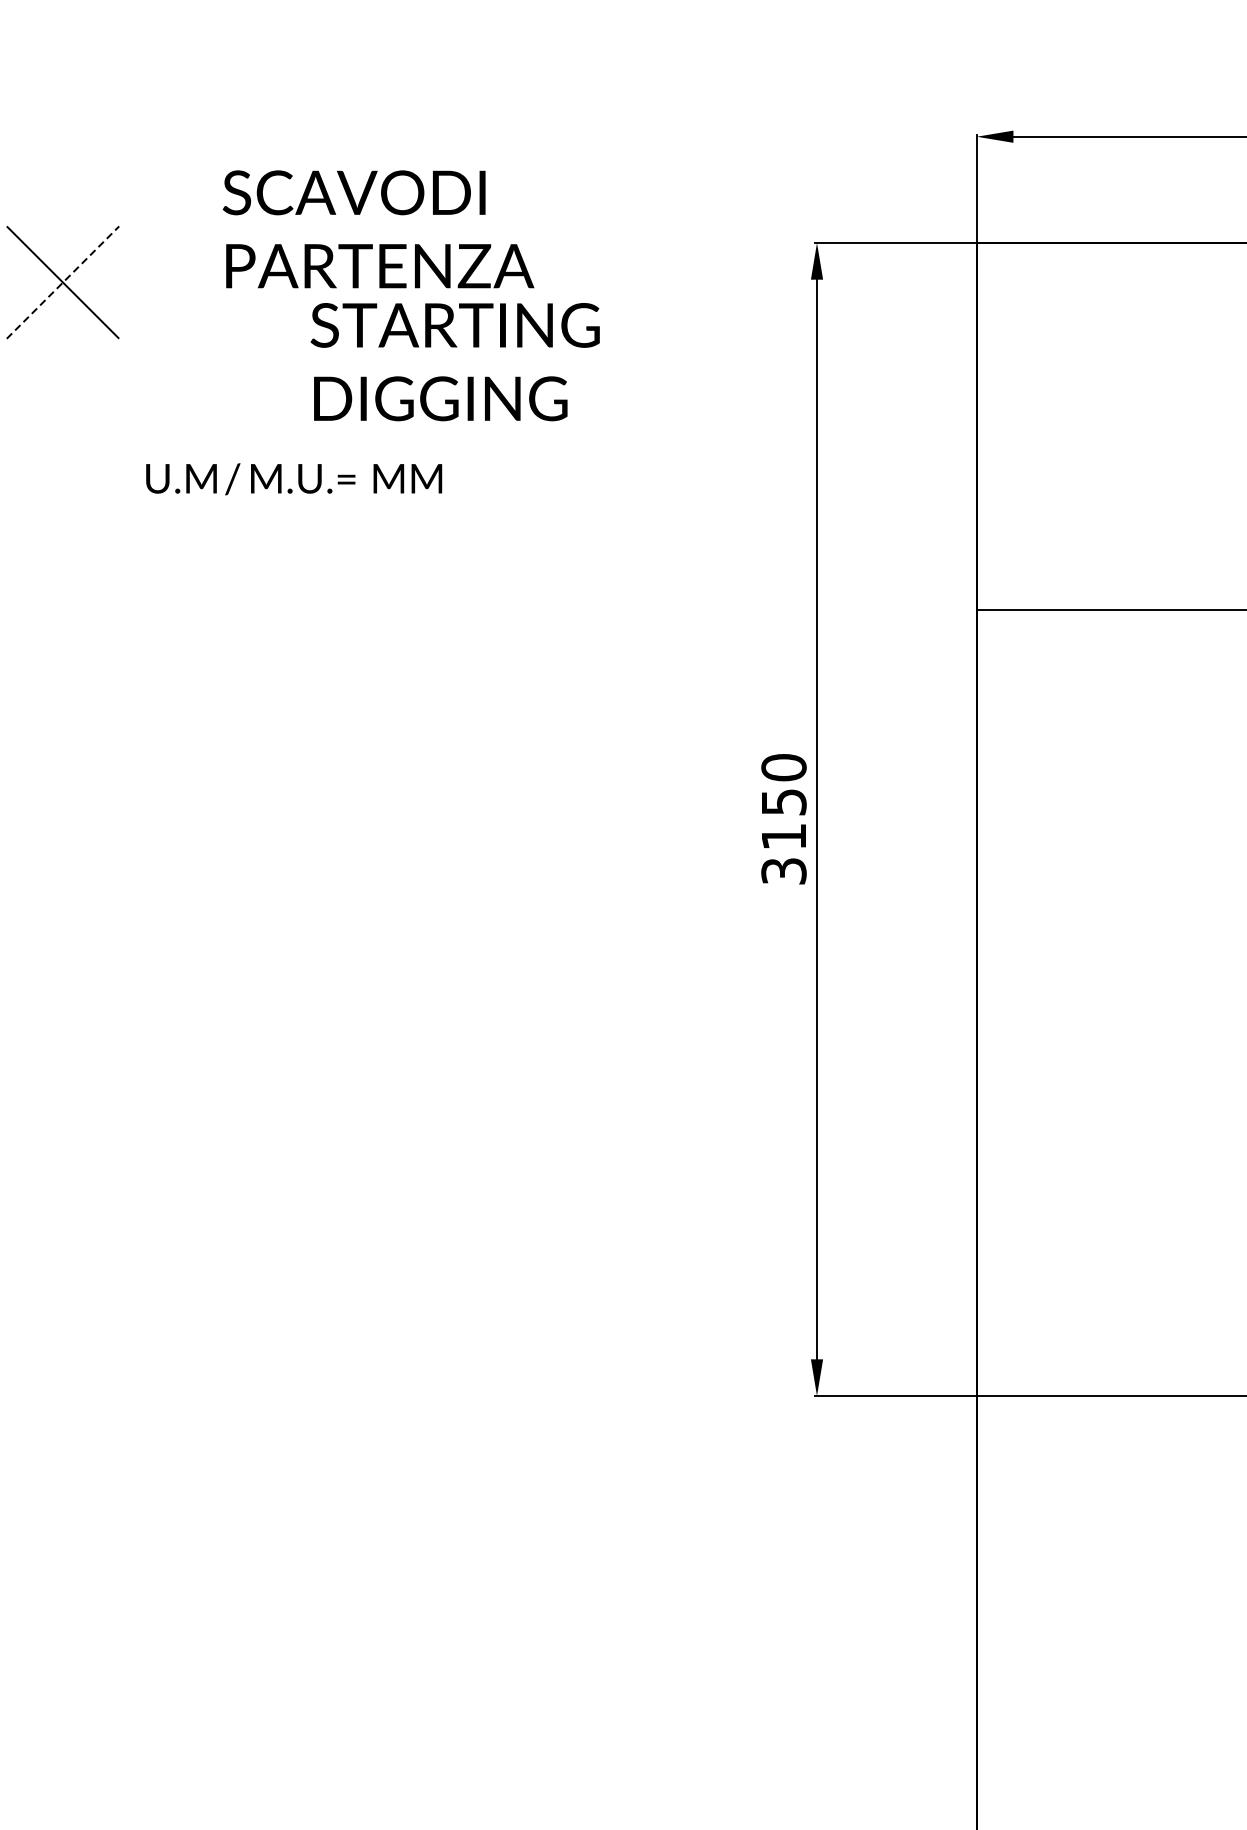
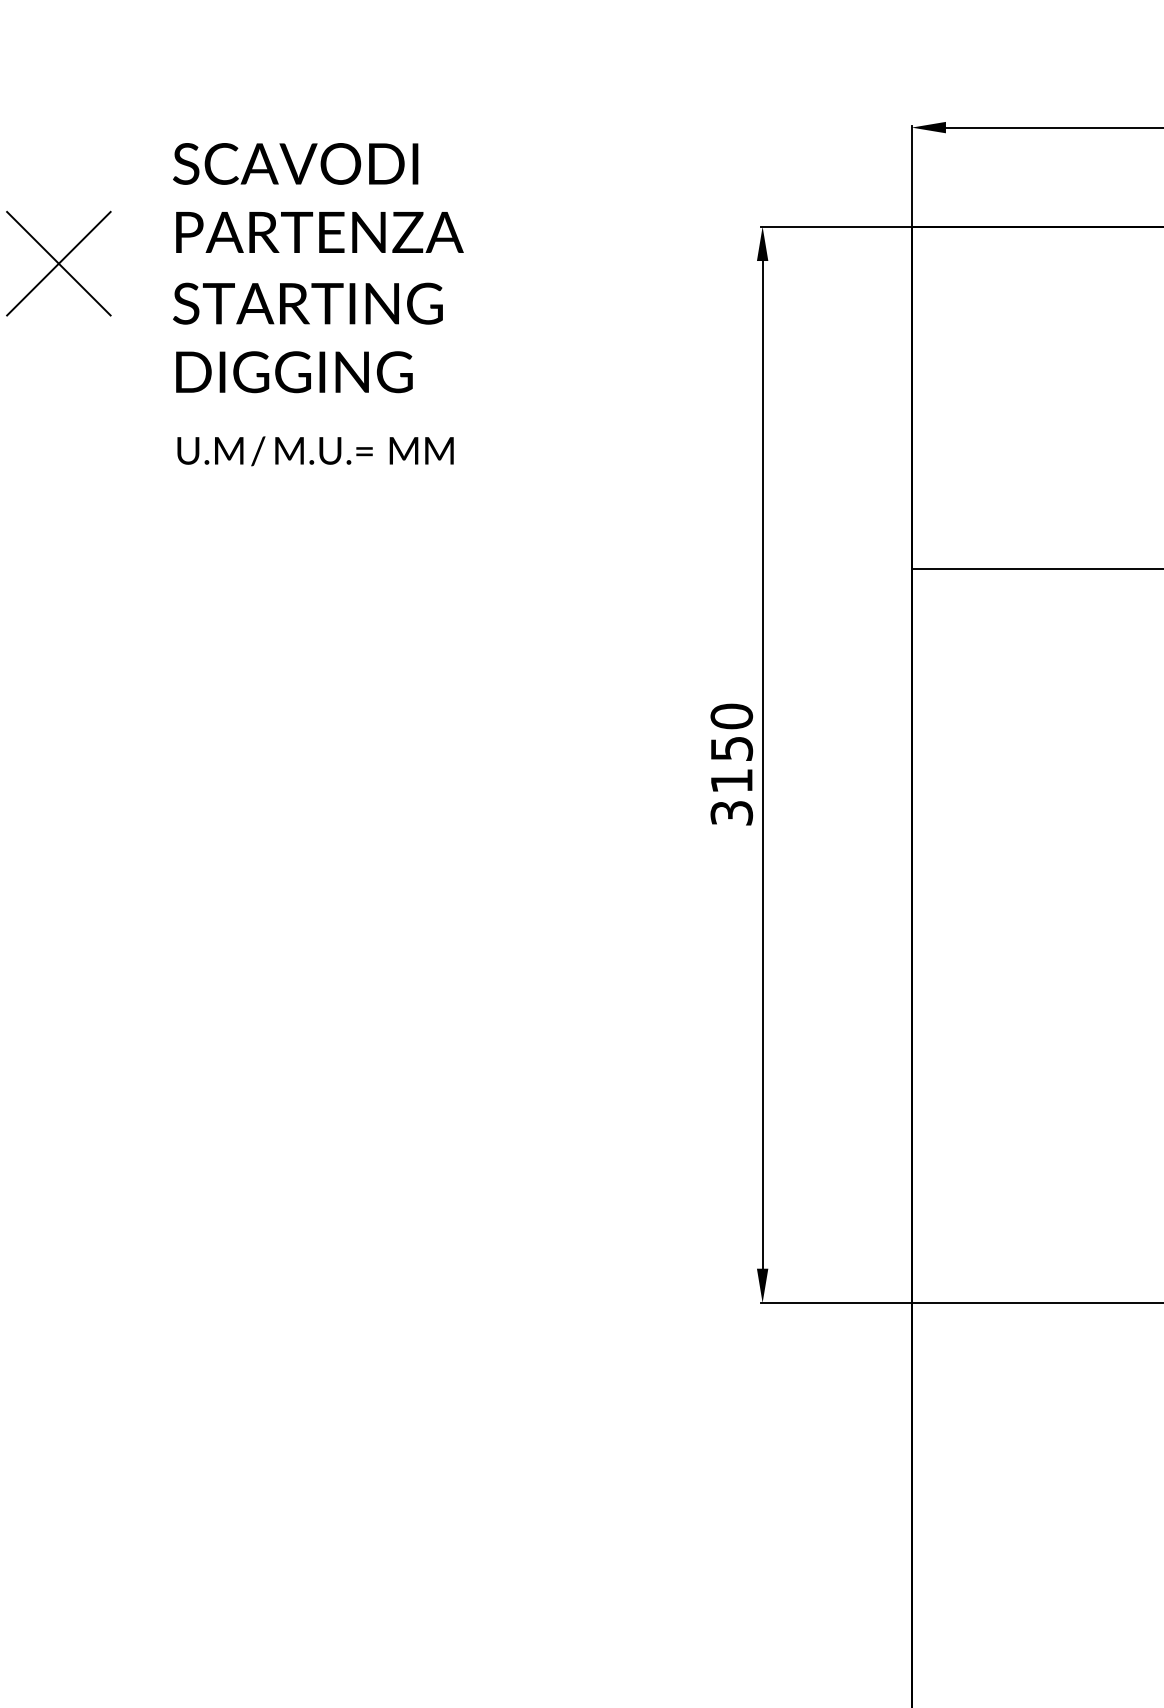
text: (378, 228) -> (318, 197), moved
line: (63, 282) -> (59, 263), dashed -> solid
text: (454, 361) -> (307, 337), moved
text: (294, 479) -> (315, 451), moved

